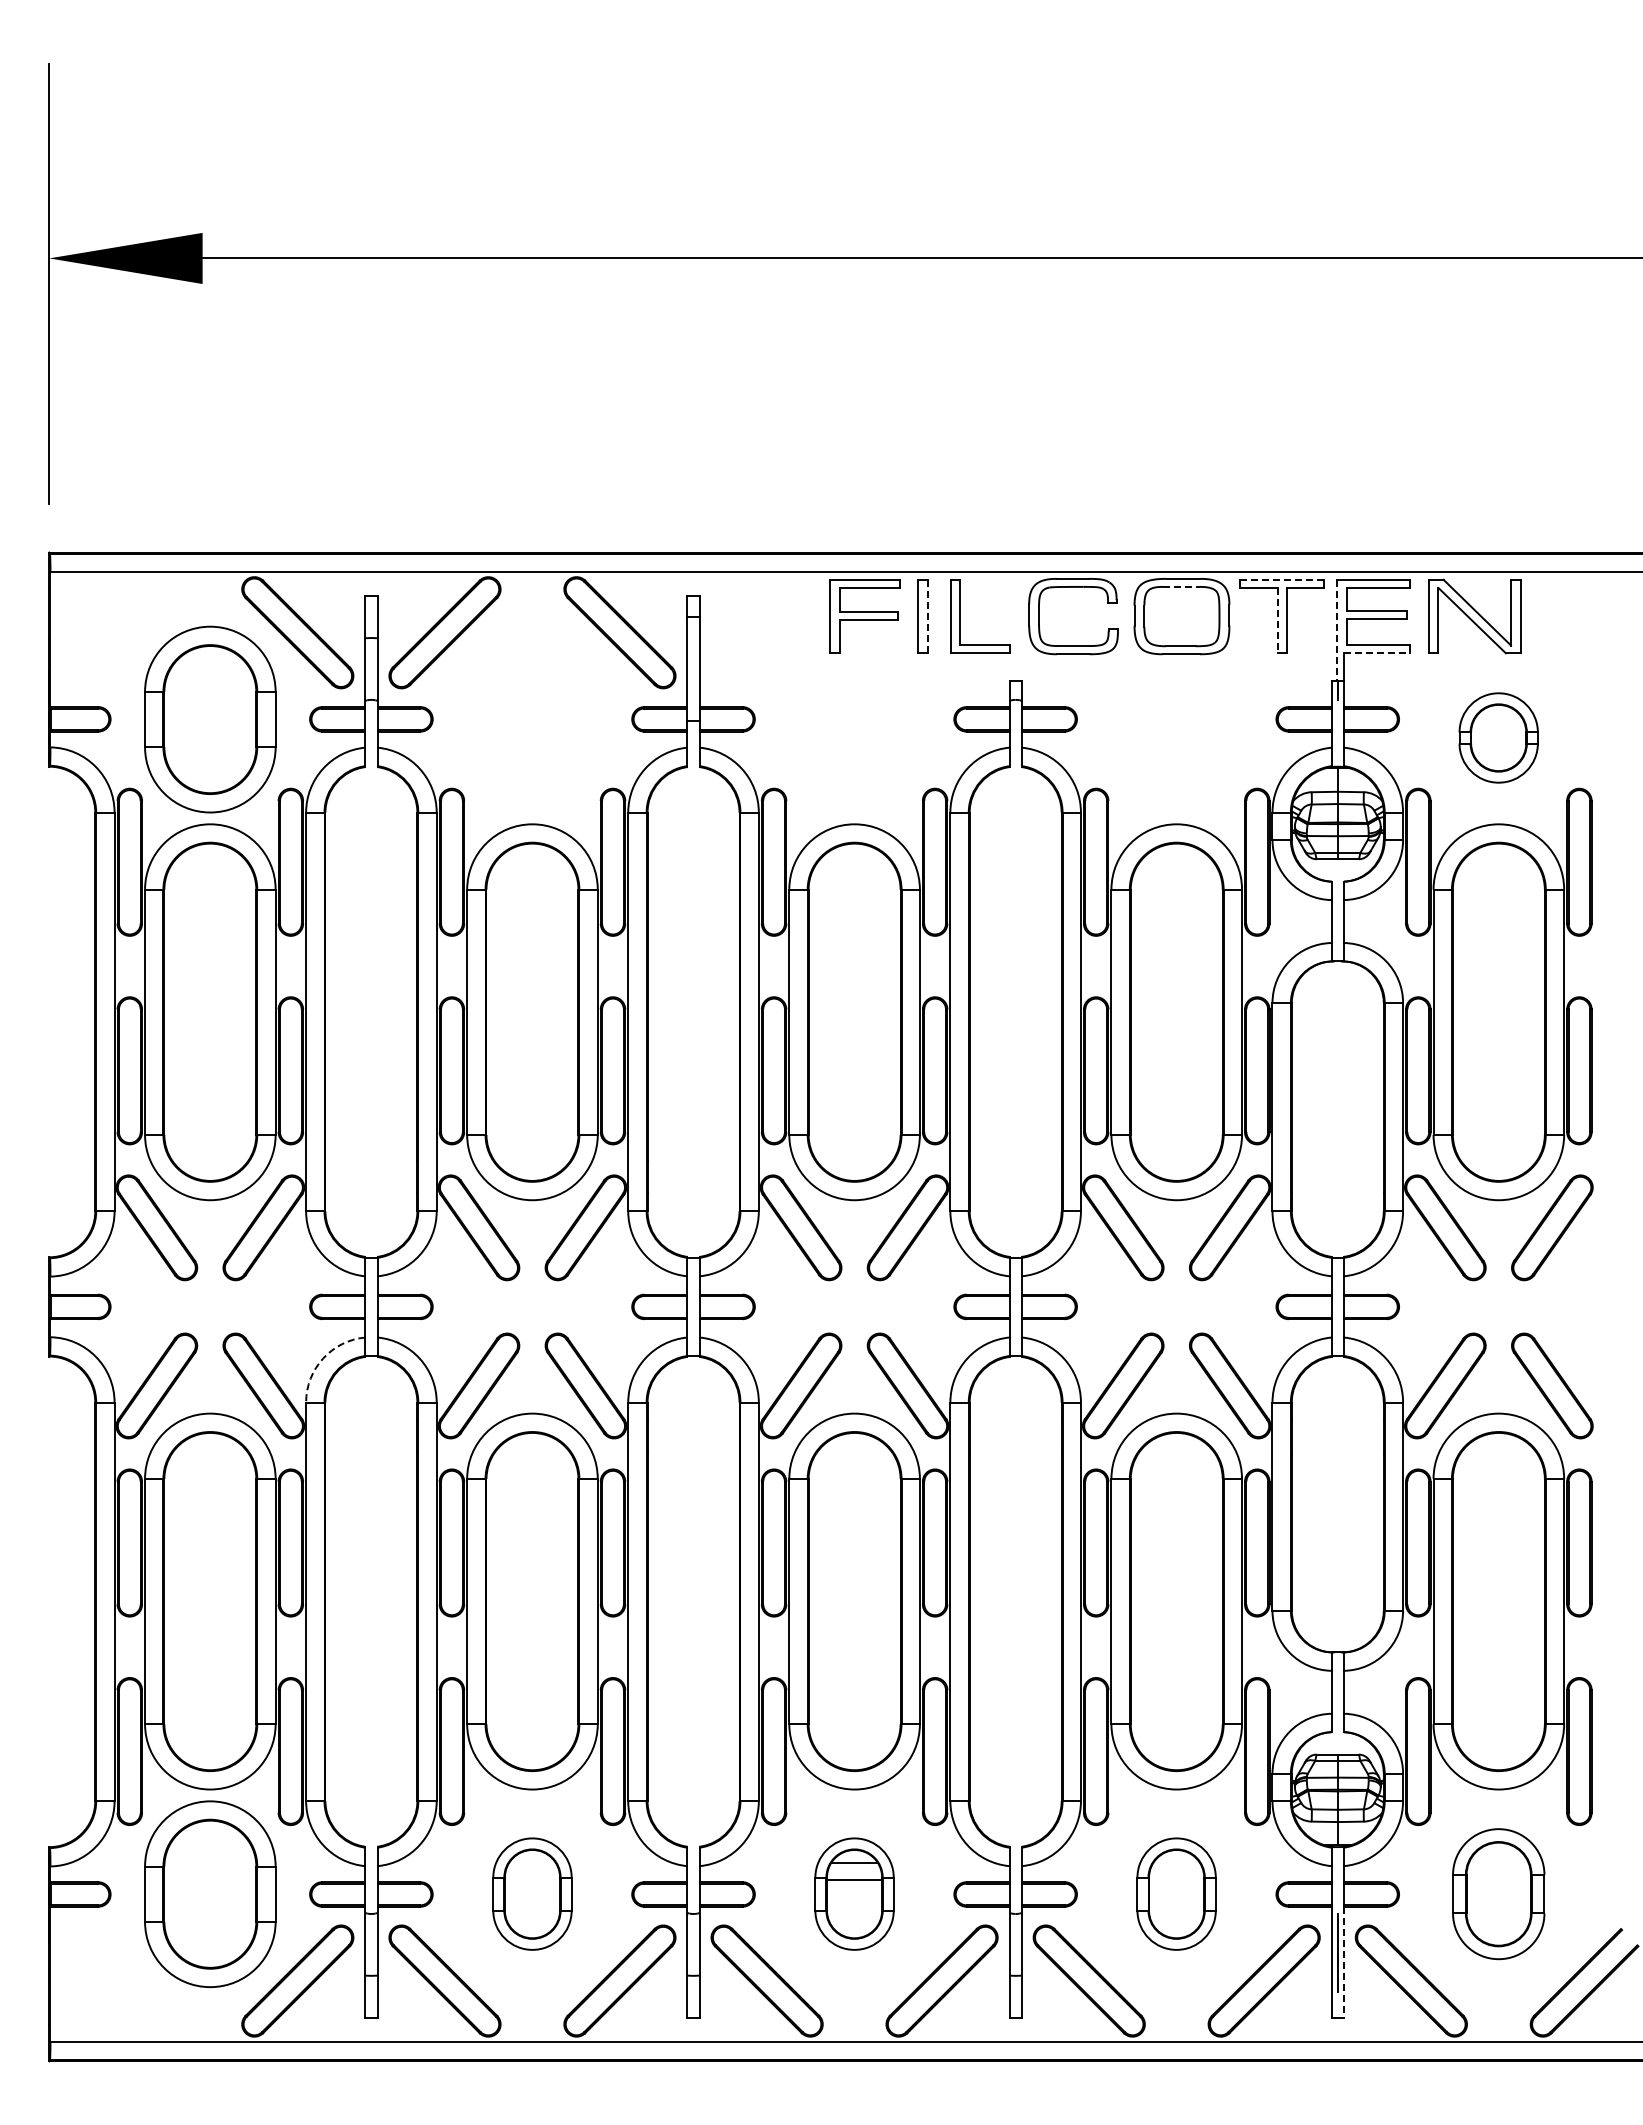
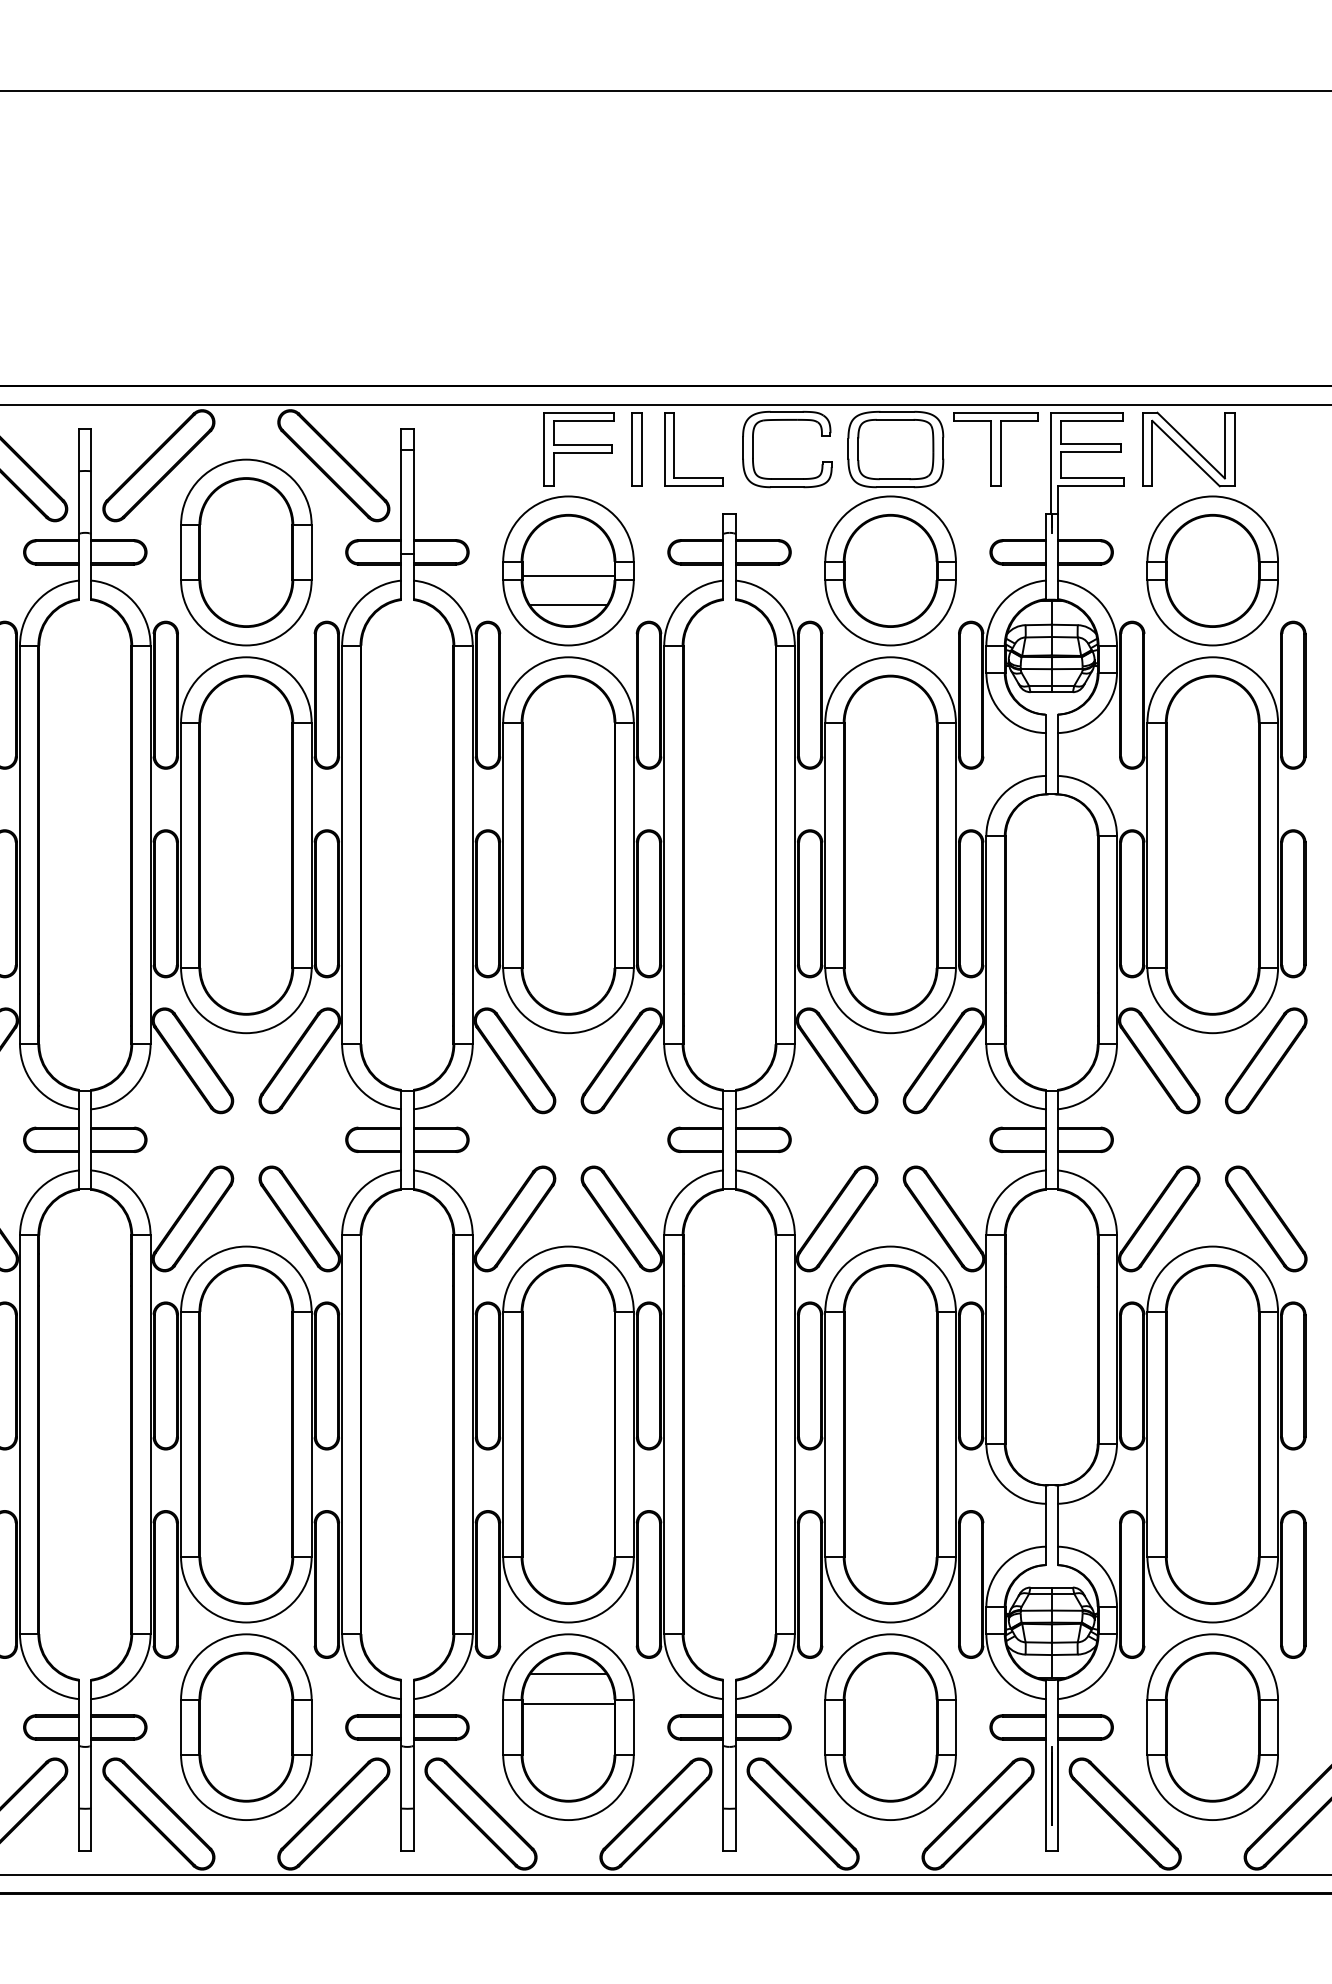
line: (1281, 579) -> (995, 412), dashed -> solid
line: (1181, 586) -> (895, 419), dashed -> solid
line: (927, 616) -> (641, 449), dashed -> solid
line: (1277, 620) -> (991, 453), dashed -> solid
line: (1337, 630) -> (1051, 463), dashed -> solid
line: (1376, 653) -> (1090, 486), dashed -> solid
part: (532, 719) -> (246, 552), added
part: (854, 737) -> (568, 570), added
part: (1176, 737) -> (890, 570), added
part: (1498, 737) -> (1212, 570), size x1.67
arc: (323, 1358) -> (37, 1191), dashed -> solid
part: (532, 1893) -> (246, 1726), size x1.67
part: (854, 1893) -> (568, 1726), size x1.67
part: (1176, 1893) -> (890, 1726), size x1.67
part: (1498, 1893) -> (1212, 1726), size x1.43
line: (1343, 1962) -> (1057, 1795), dashed -> solid

